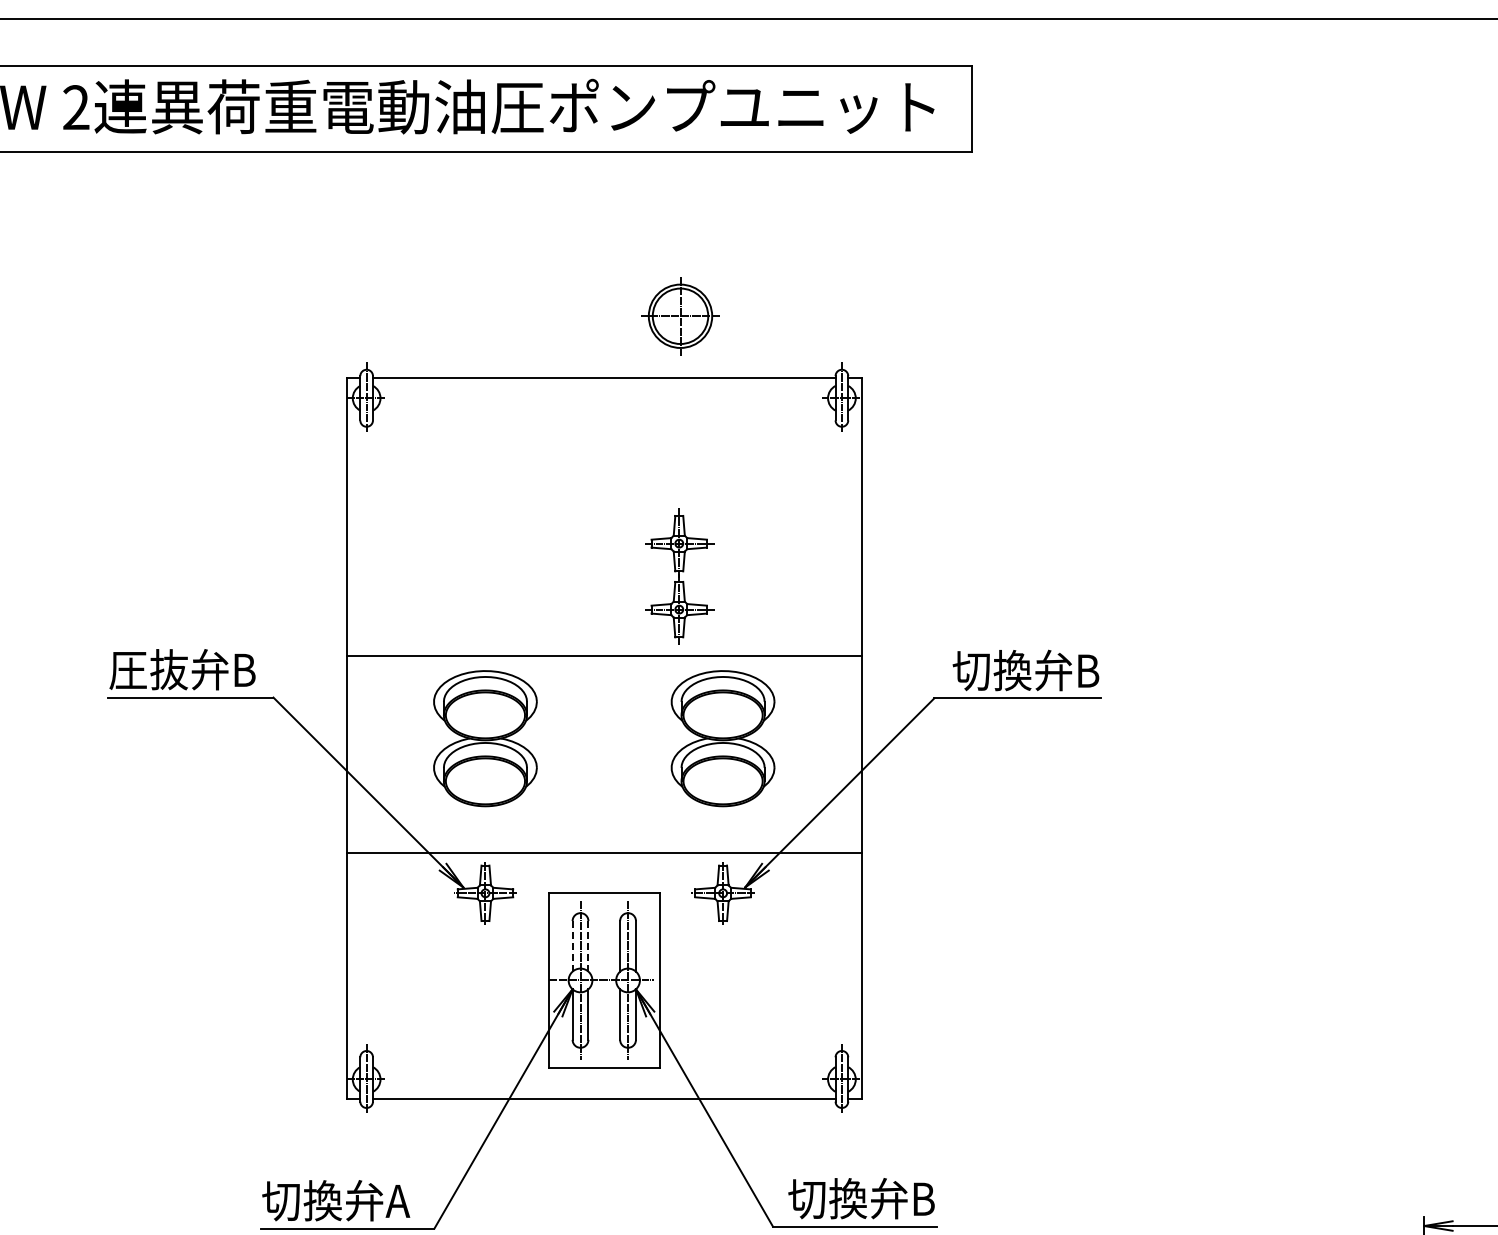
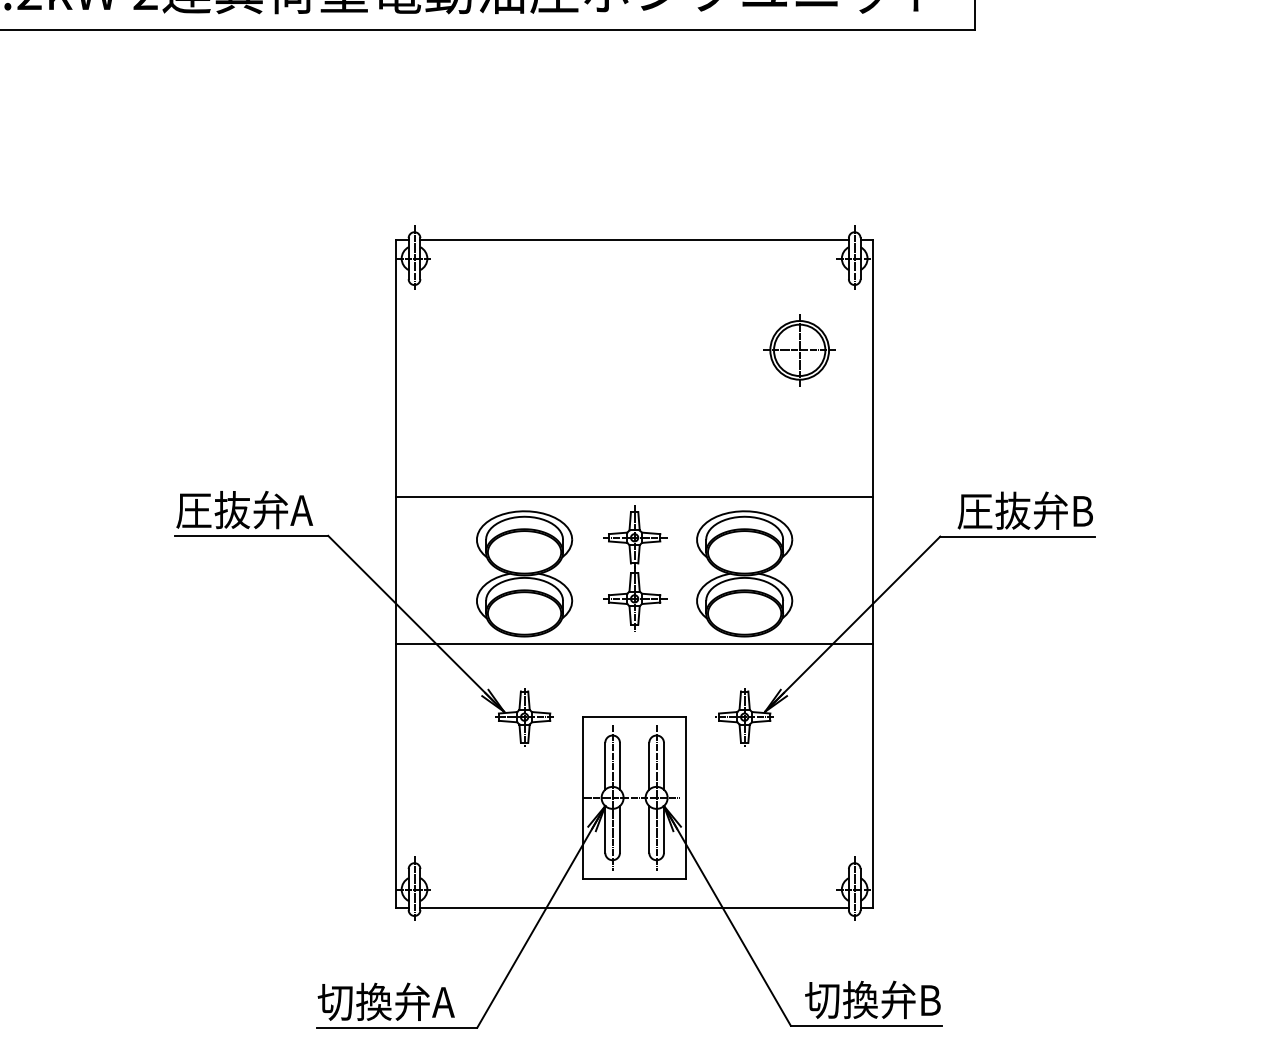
part: (680, 316) -> (799, 350), moved
part: (679, 576) -> (634, 568), moved
text: (186, 669) -> (247, 509), 圧抜弁B -> 圧抜弁A
text: (991, 670) -> (993, 510), 切換弁B -> 圧抜弁B
line: (603, 853) -> (633, 644), moved
line: (572, 946) -> (605, 766), dashed -> solid
line: (588, 946) -> (620, 766), dashed -> solid

